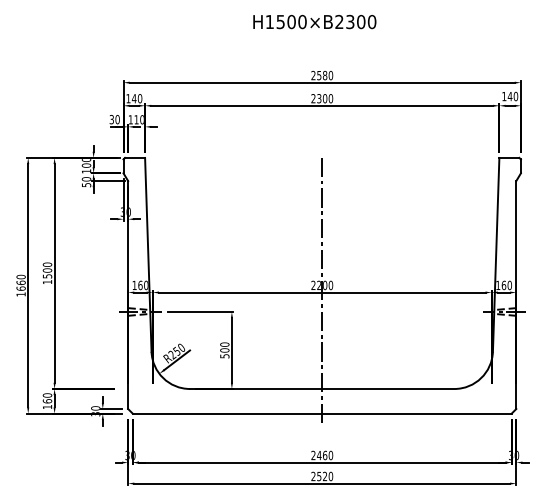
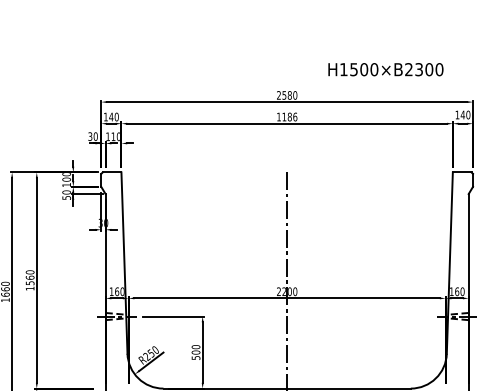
text: (314, 21) -> (385, 69), moved
text: (322, 98) -> (287, 116), 2300 -> 1186
text: (46, 270) -> (29, 277), 1500 -> 1560

